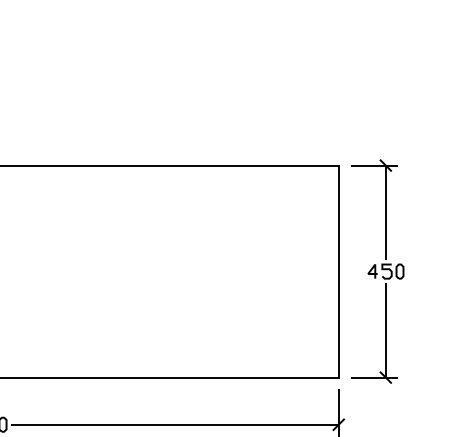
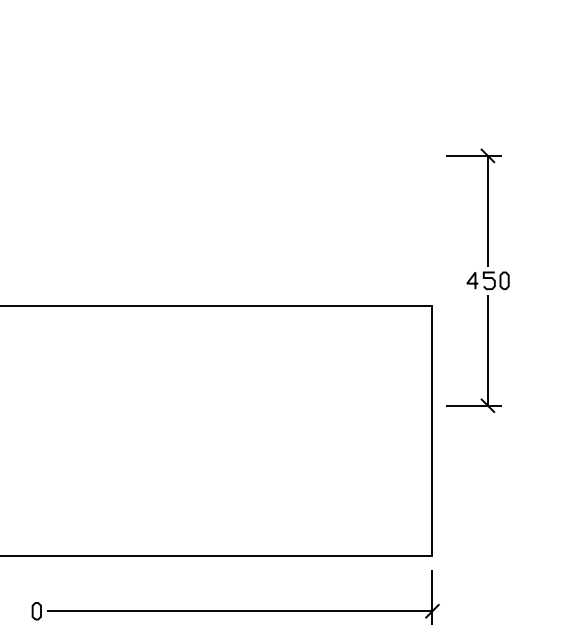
part: (377, 271) -> (477, 280), moved

